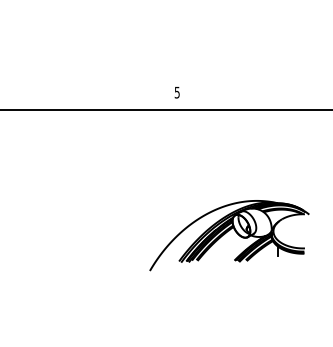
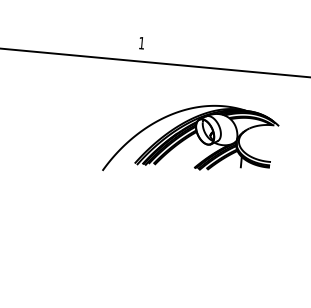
text: (176, 92) -> (140, 42), 5 -> 1
part: (229, 235) -> (191, 140), moved

